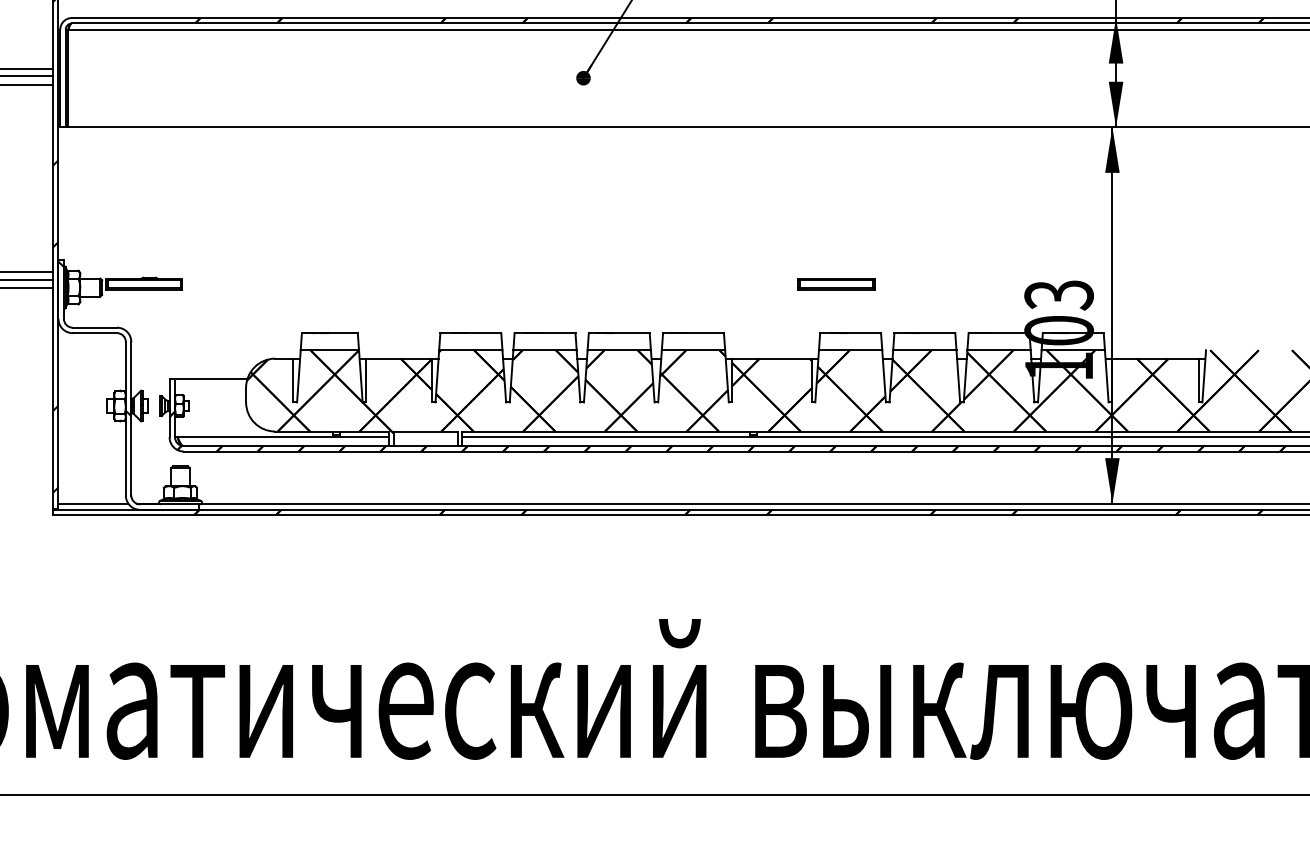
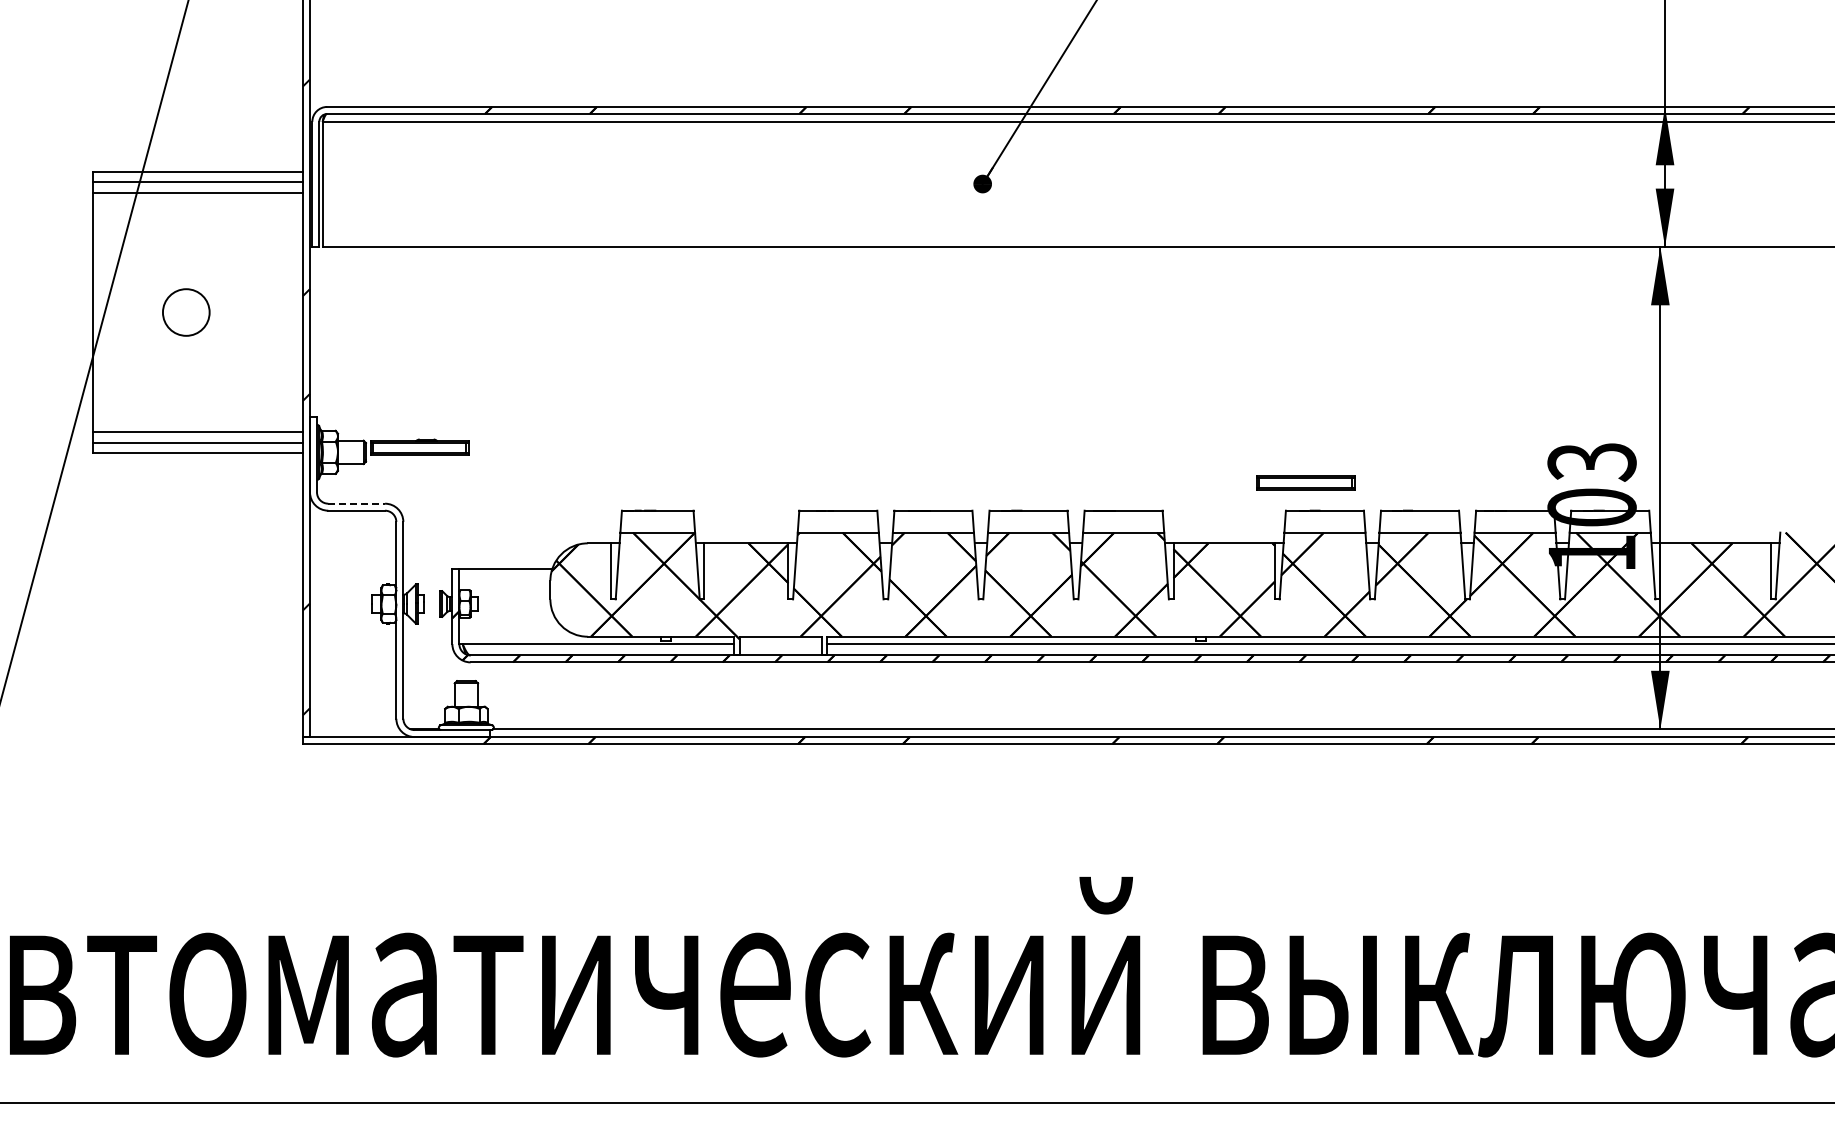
part: (836, 283) -> (1305, 482), moved
line: (95, 327) -> (357, 503), solid -> dashed
hatch: (94, 339) -> (356, 518), removed
line: (93, 503) -> (354, 729), removed

